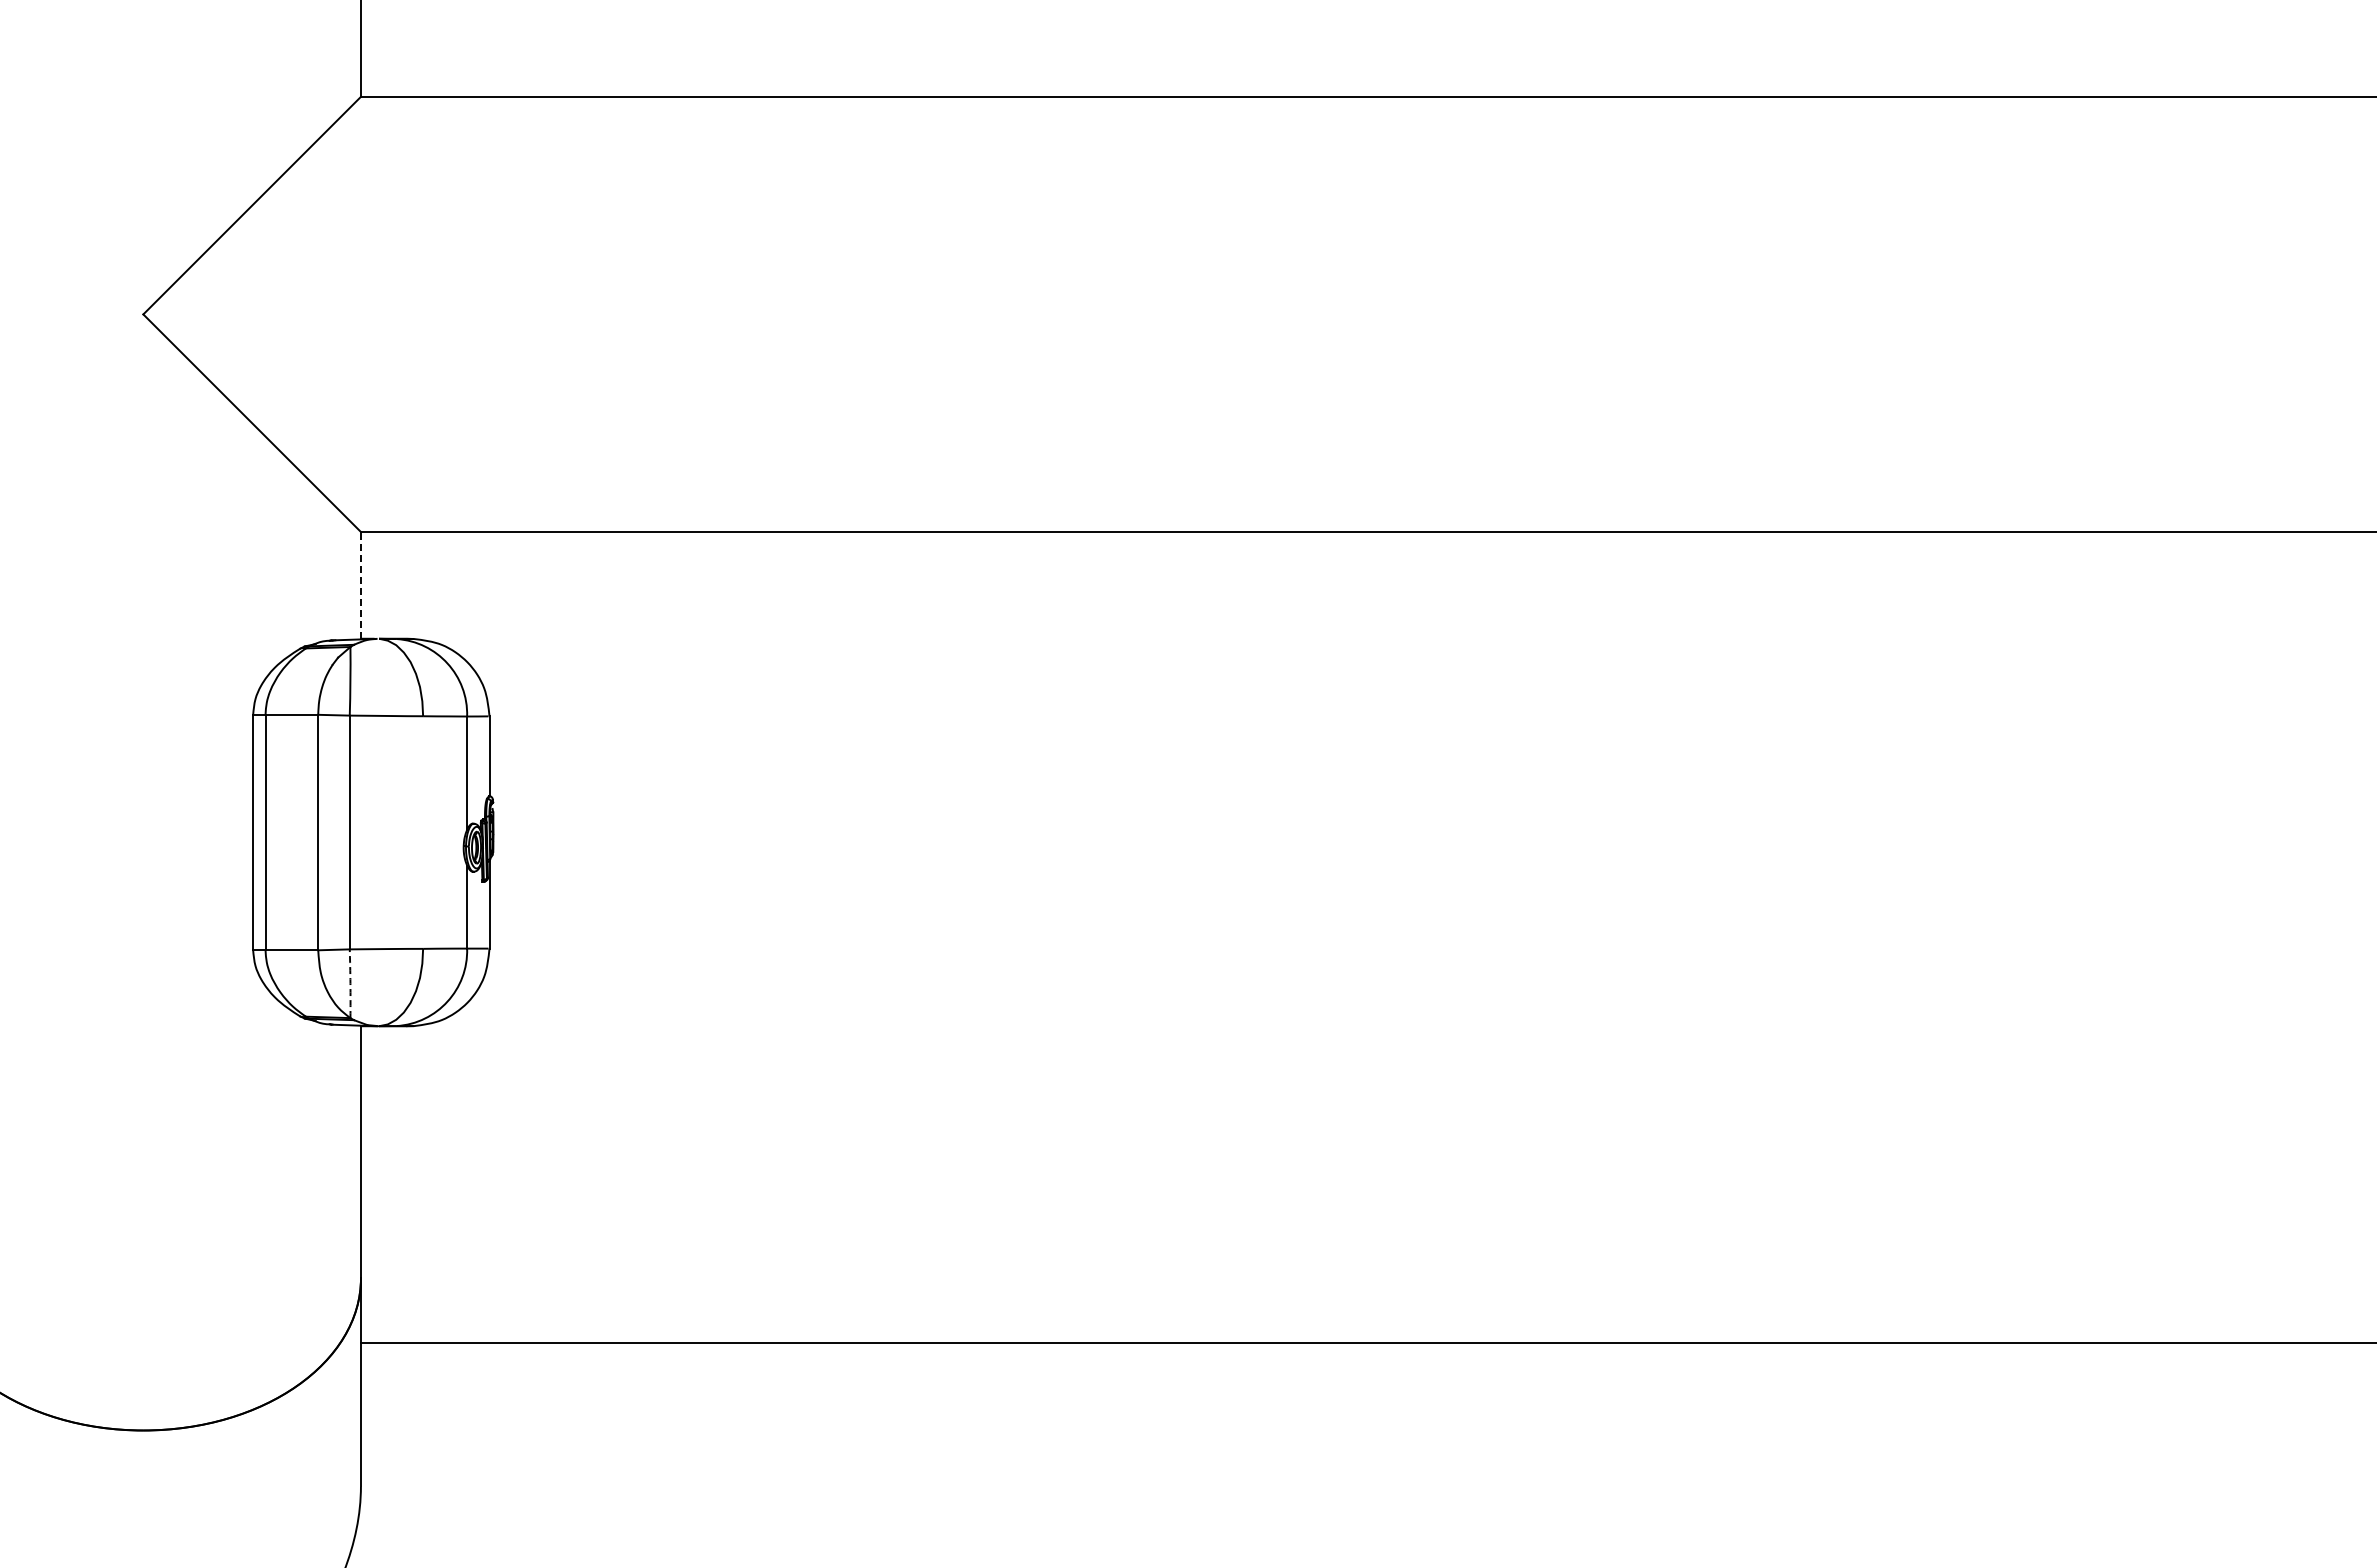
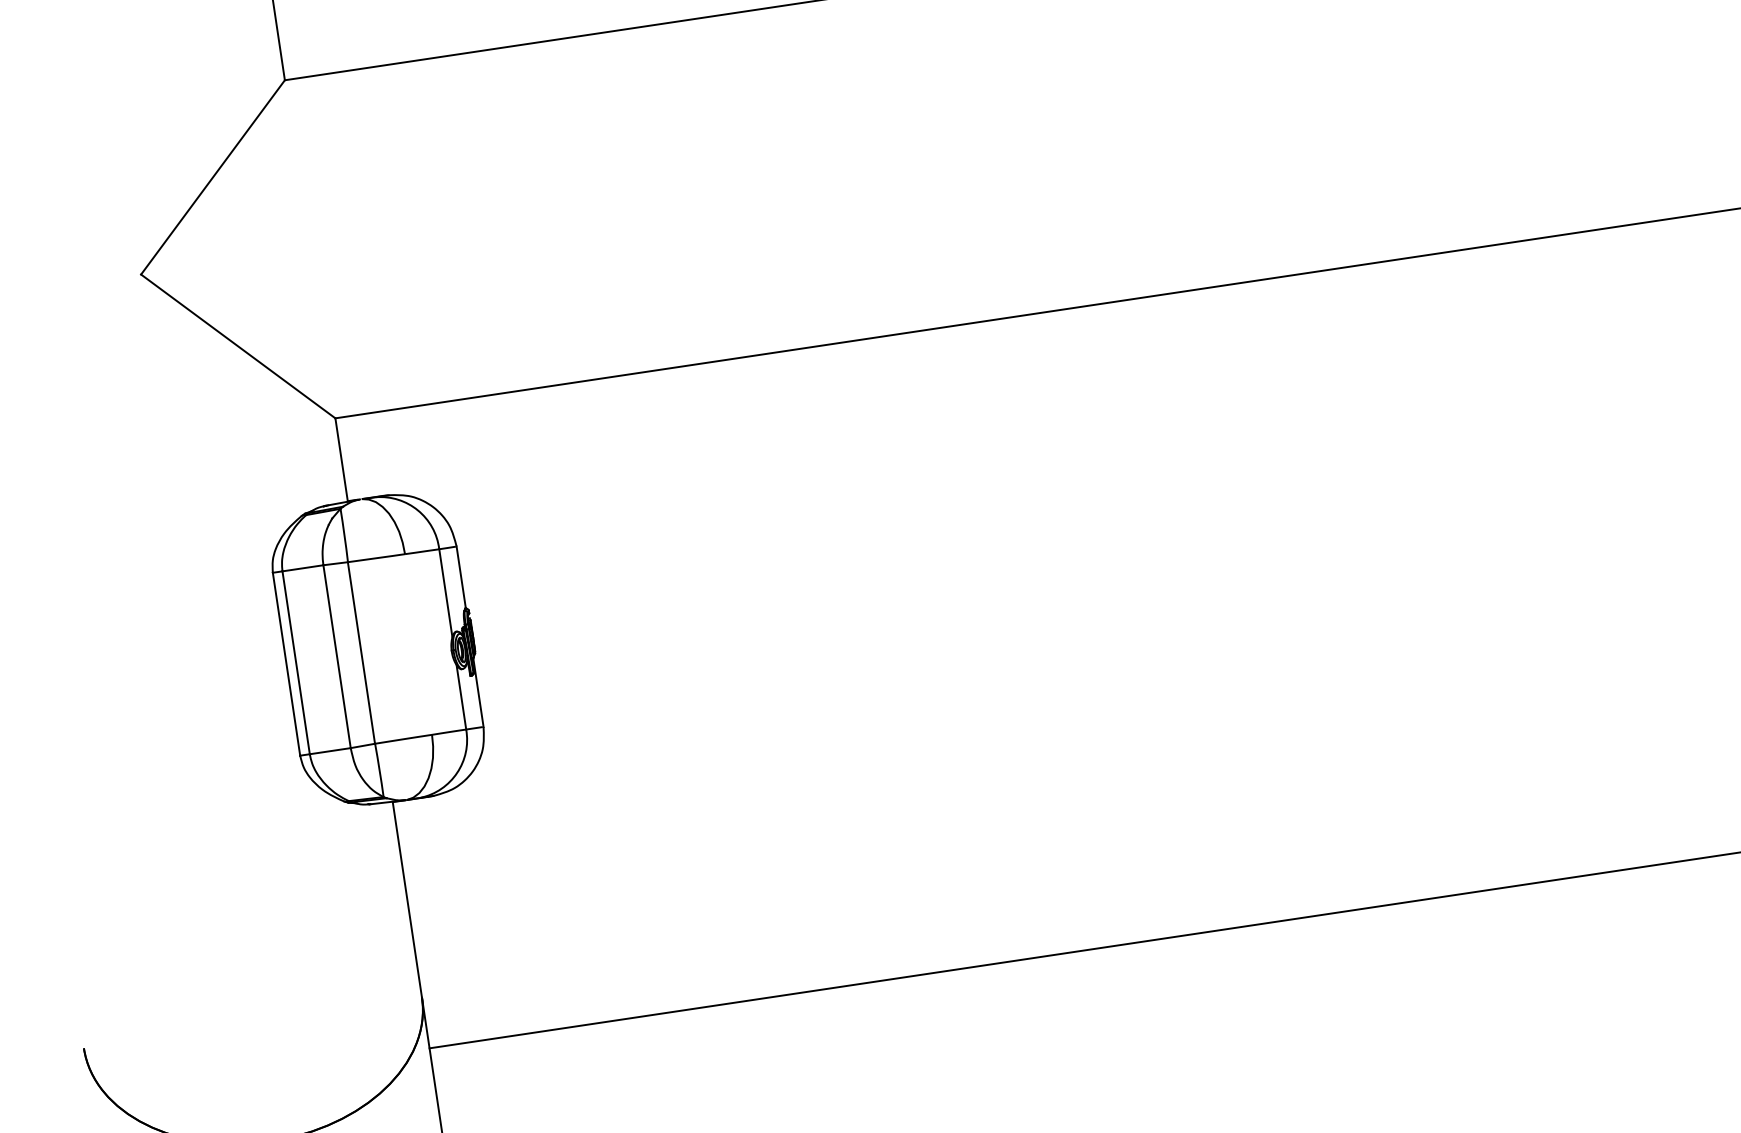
line: (361, 585) -> (342, 459), dashed -> solid
arc: (350, 983) -> (379, 770), dashed -> solid

